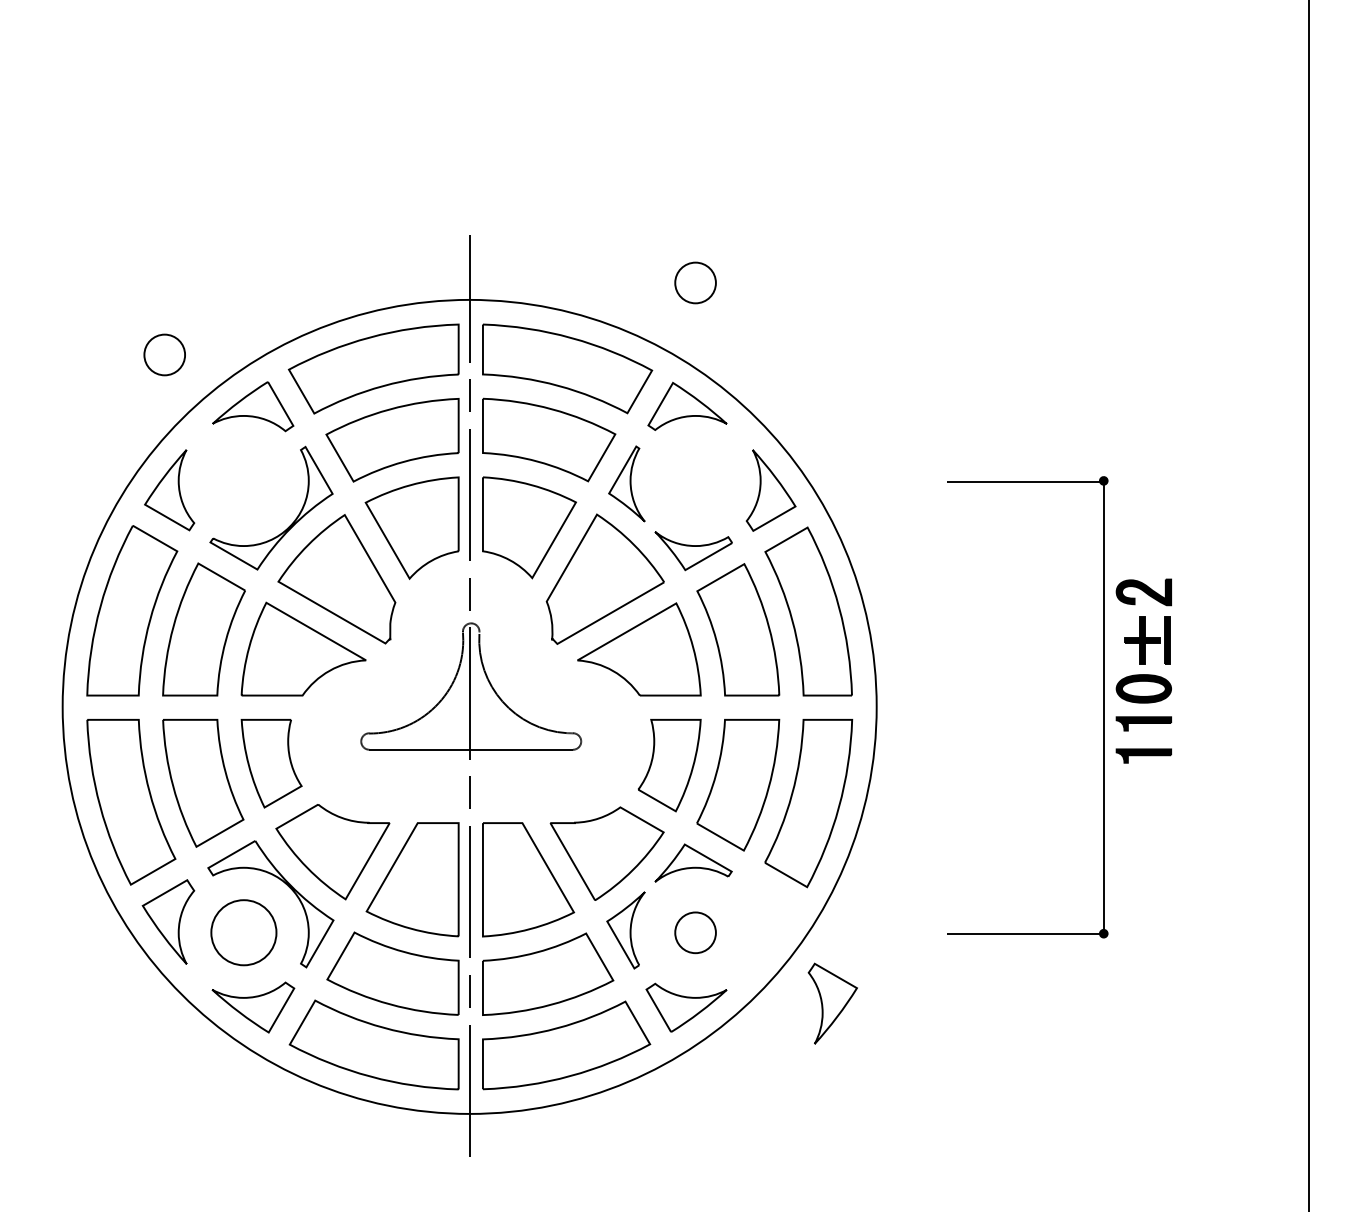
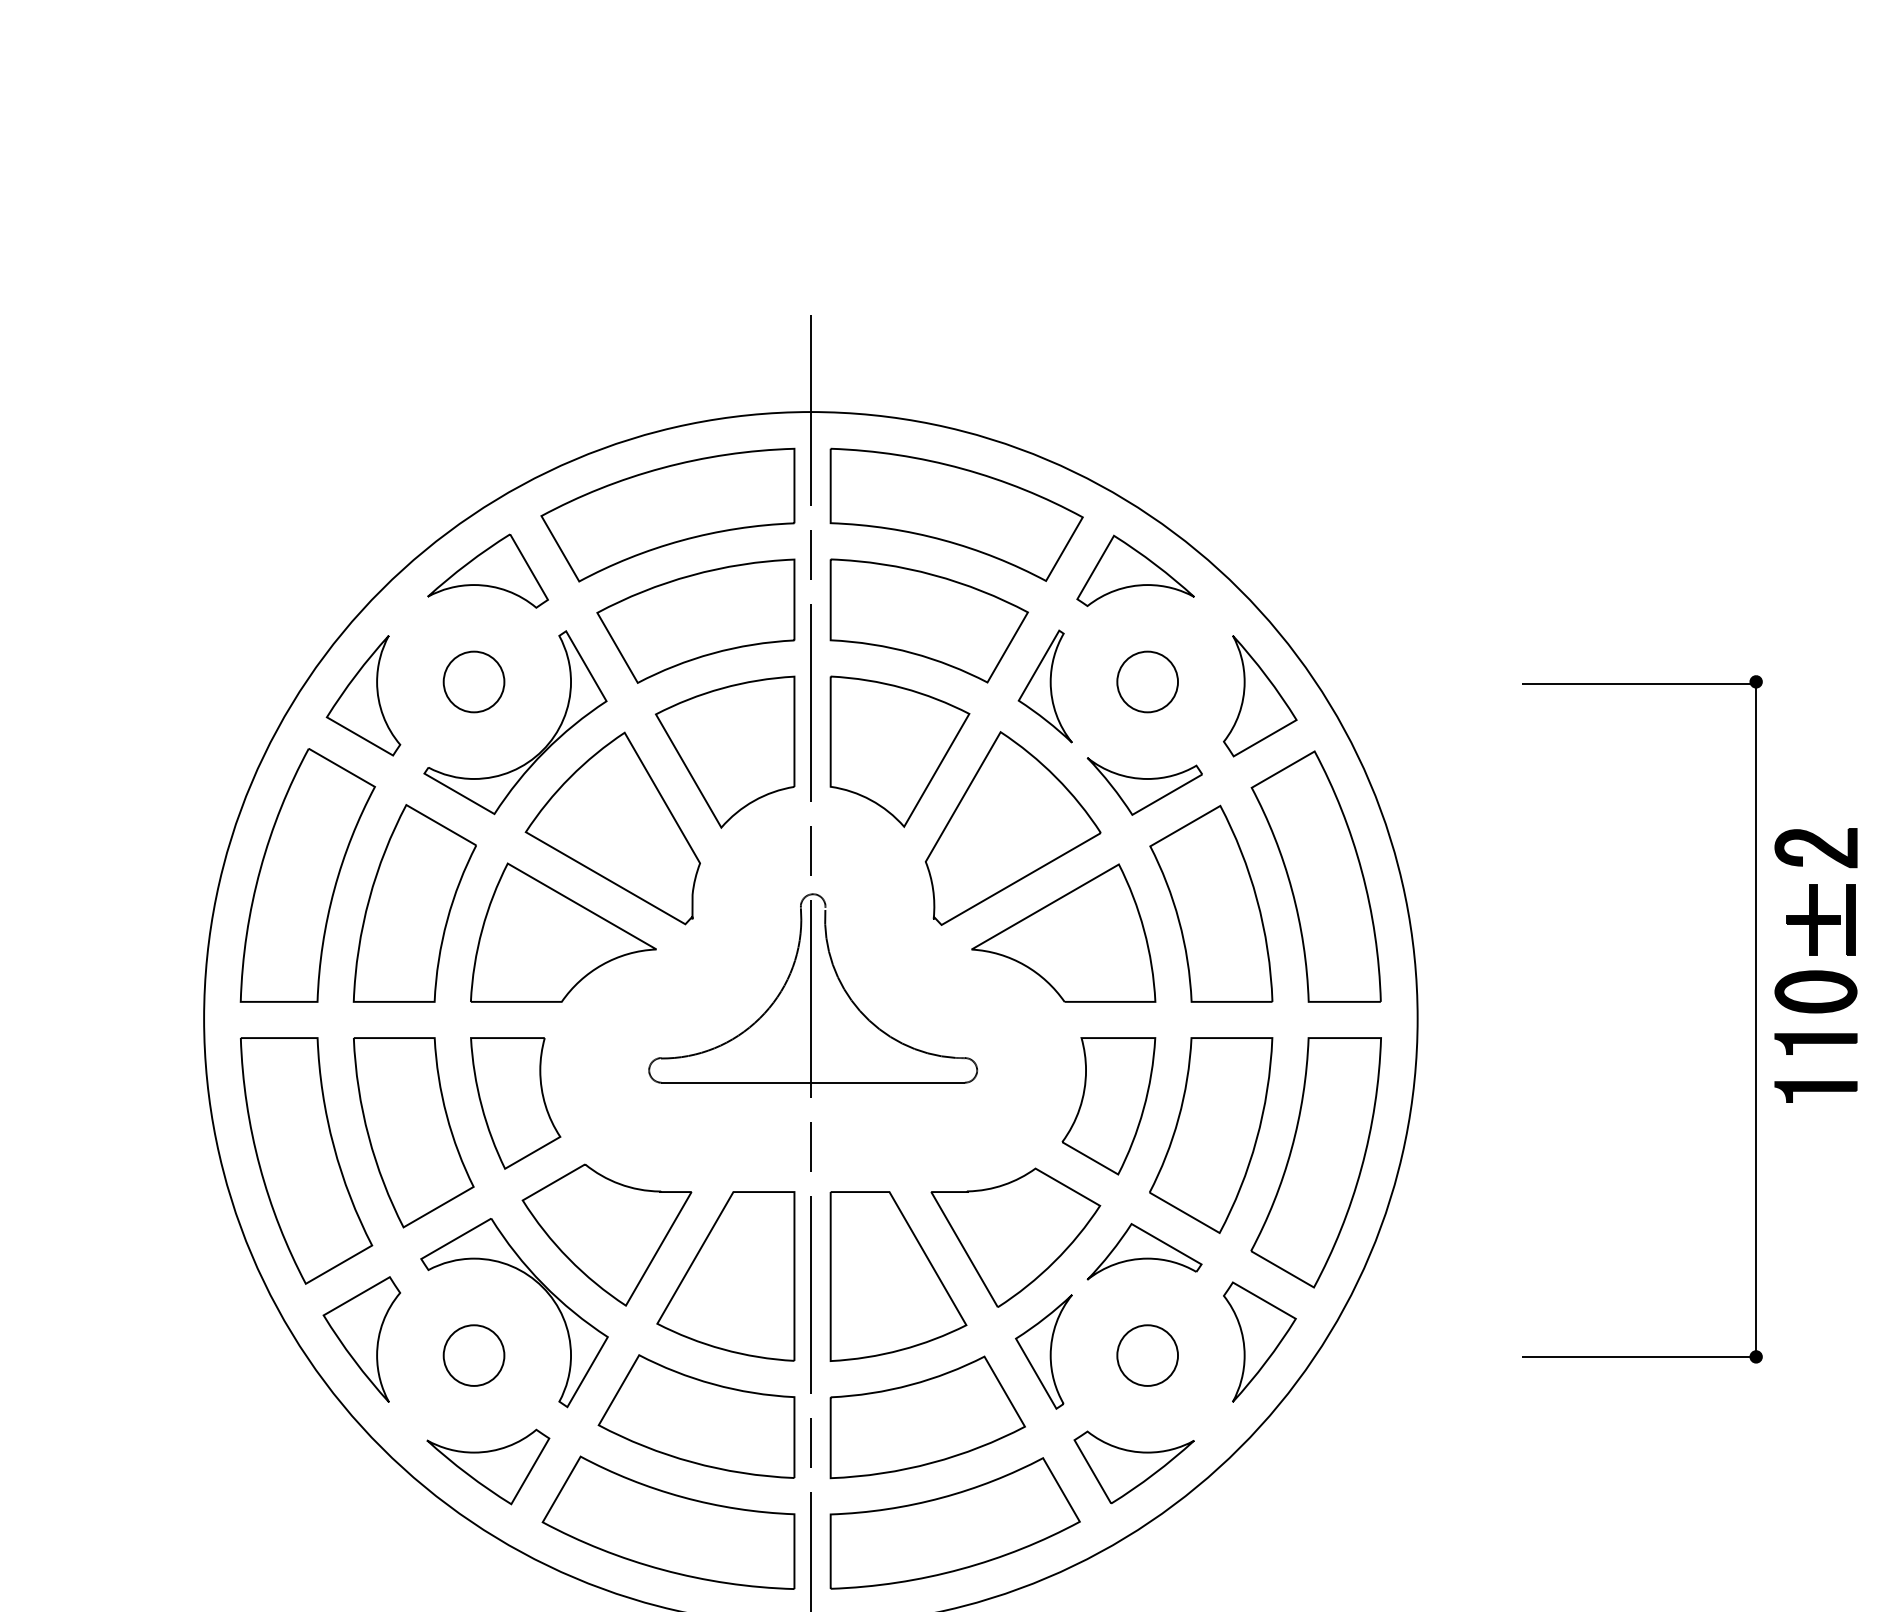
part: (695, 282) -> (1147, 681), moved
part: (164, 354) -> (473, 681), moved
part: (243, 932) -> (473, 1355), size x0.62
part: (832, 1003) -> (1259, 1341), moved

